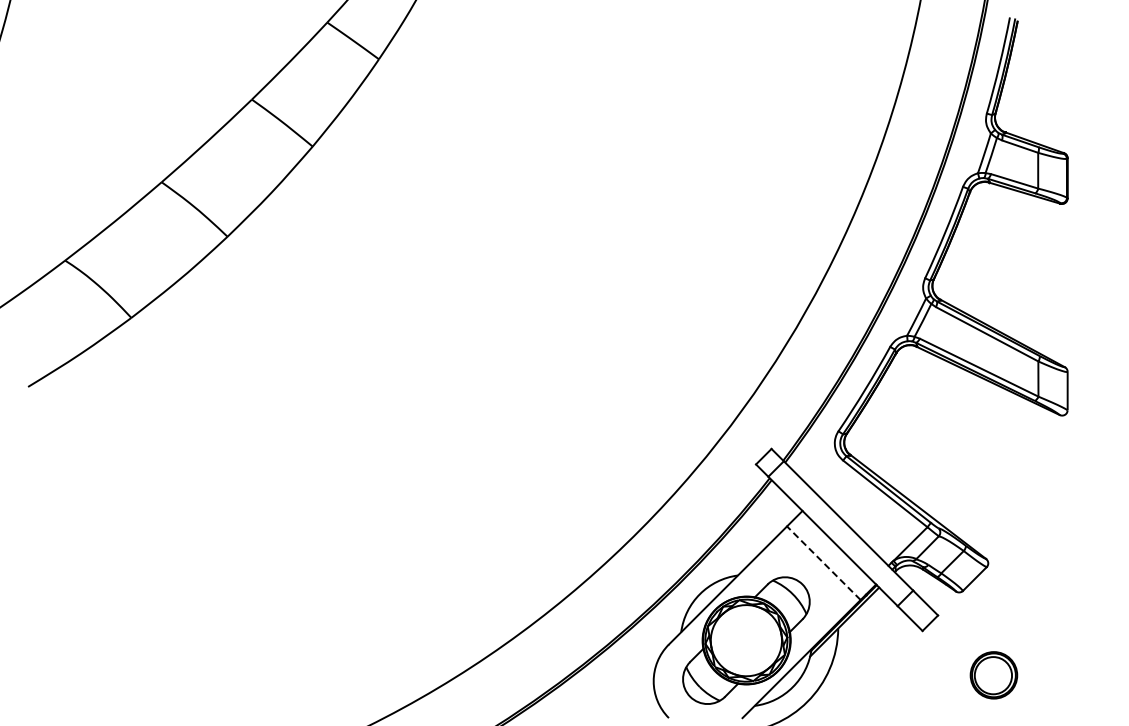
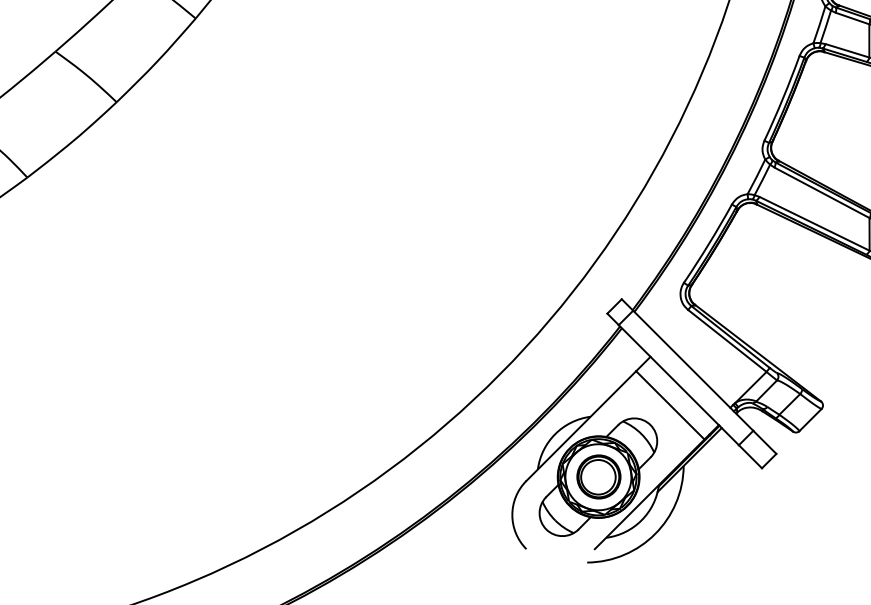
line: (823, 562) -> (670, 404), dashed -> solid
part: (993, 675) -> (598, 477), moved

